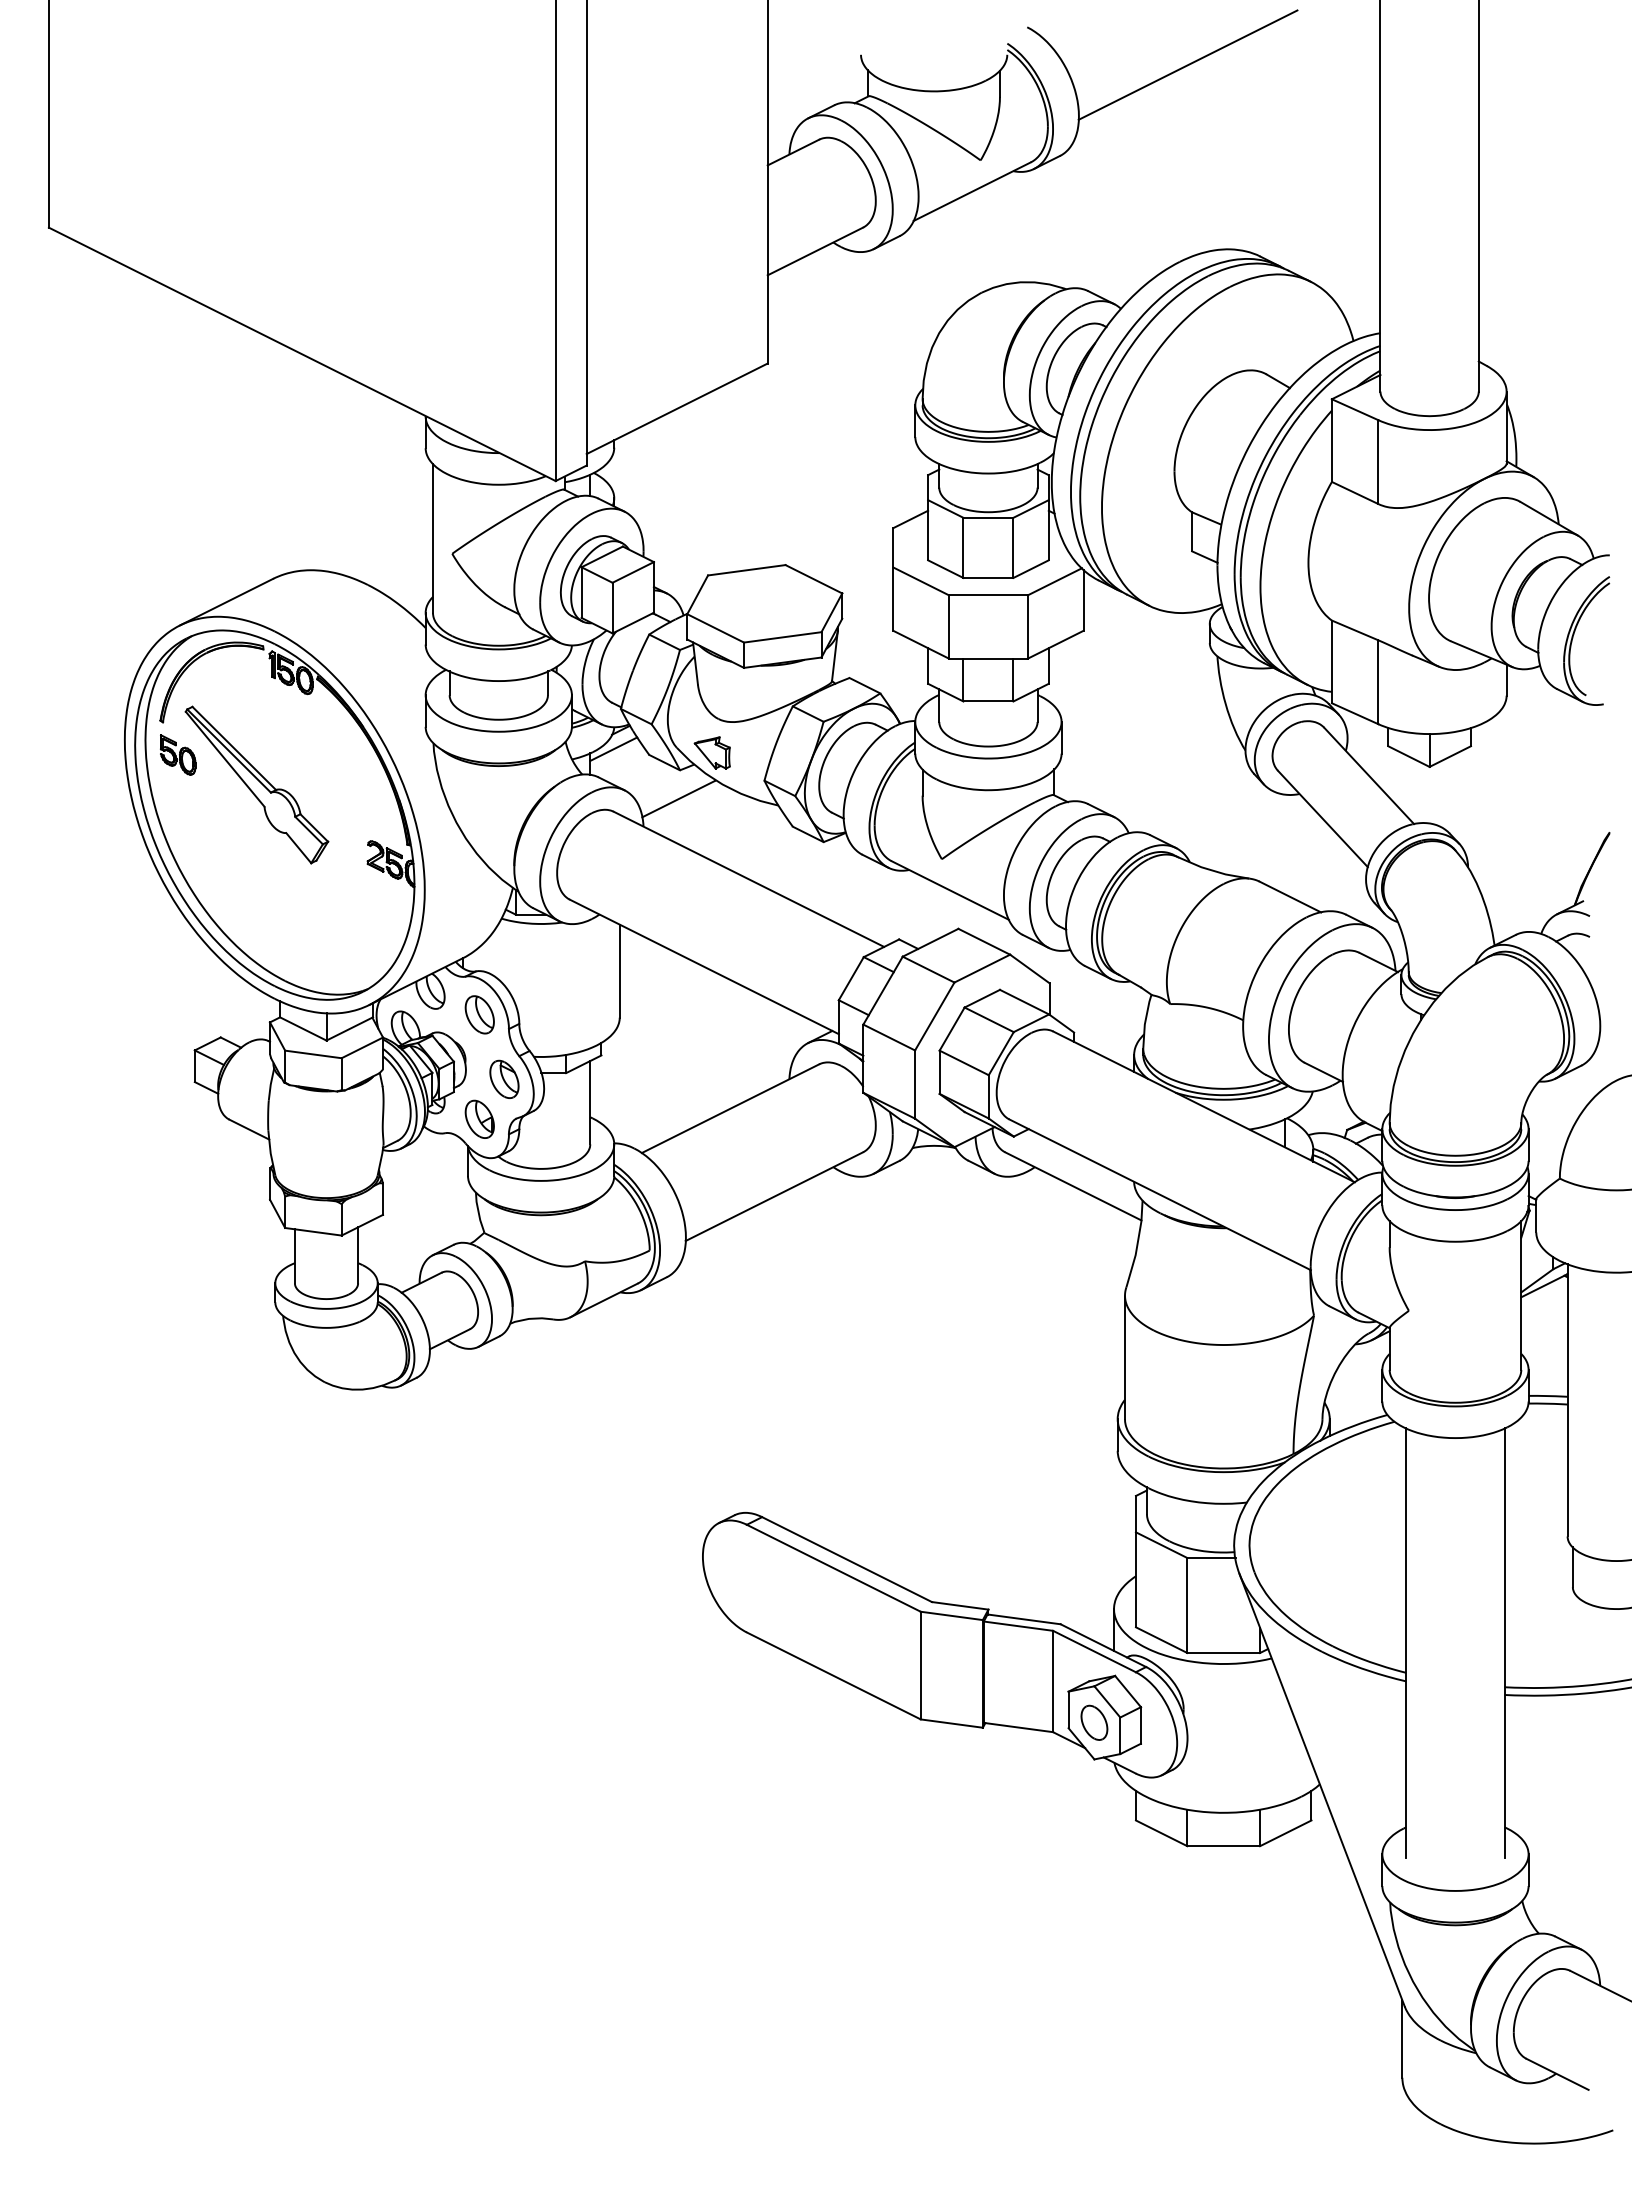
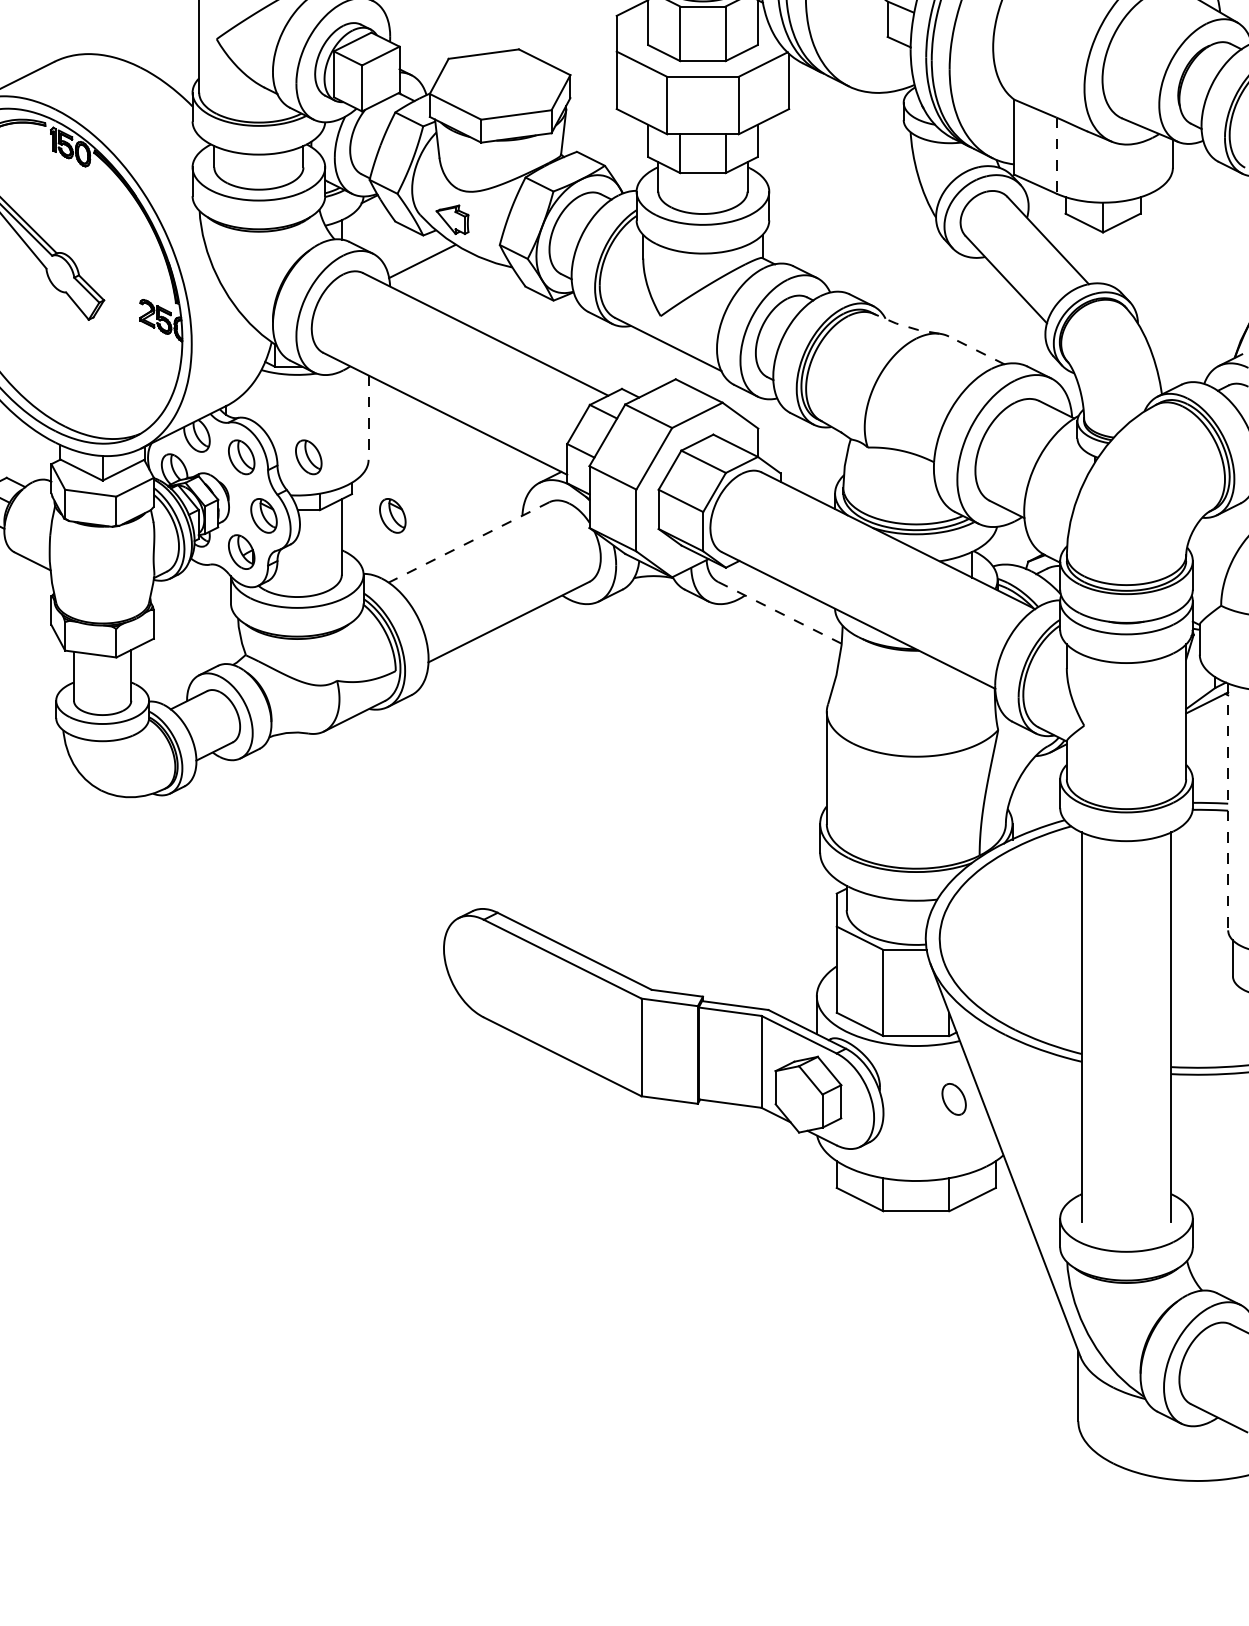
line: (1378, 682) -> (1056, 155), solid -> dashed
line: (613, 748) -> (362, 215), removed
line: (1212, 870) -> (906, 326), solid -> dashed
line: (1290, 896) -> (976, 349), solid -> dashed
line: (619, 971) -> (368, 417), solid -> dashed
part: (553, 1014) -> (308, 456), added
part: (646, 1078) -> (392, 515), added
line: (730, 1108) -> (469, 542), solid -> dashed
line: (1073, 1186) -> (780, 612), solid -> dashed
line: (1567, 1400) -> (1228, 807), solid -> dashed
part: (1094, 1722) -> (954, 1099), moved

